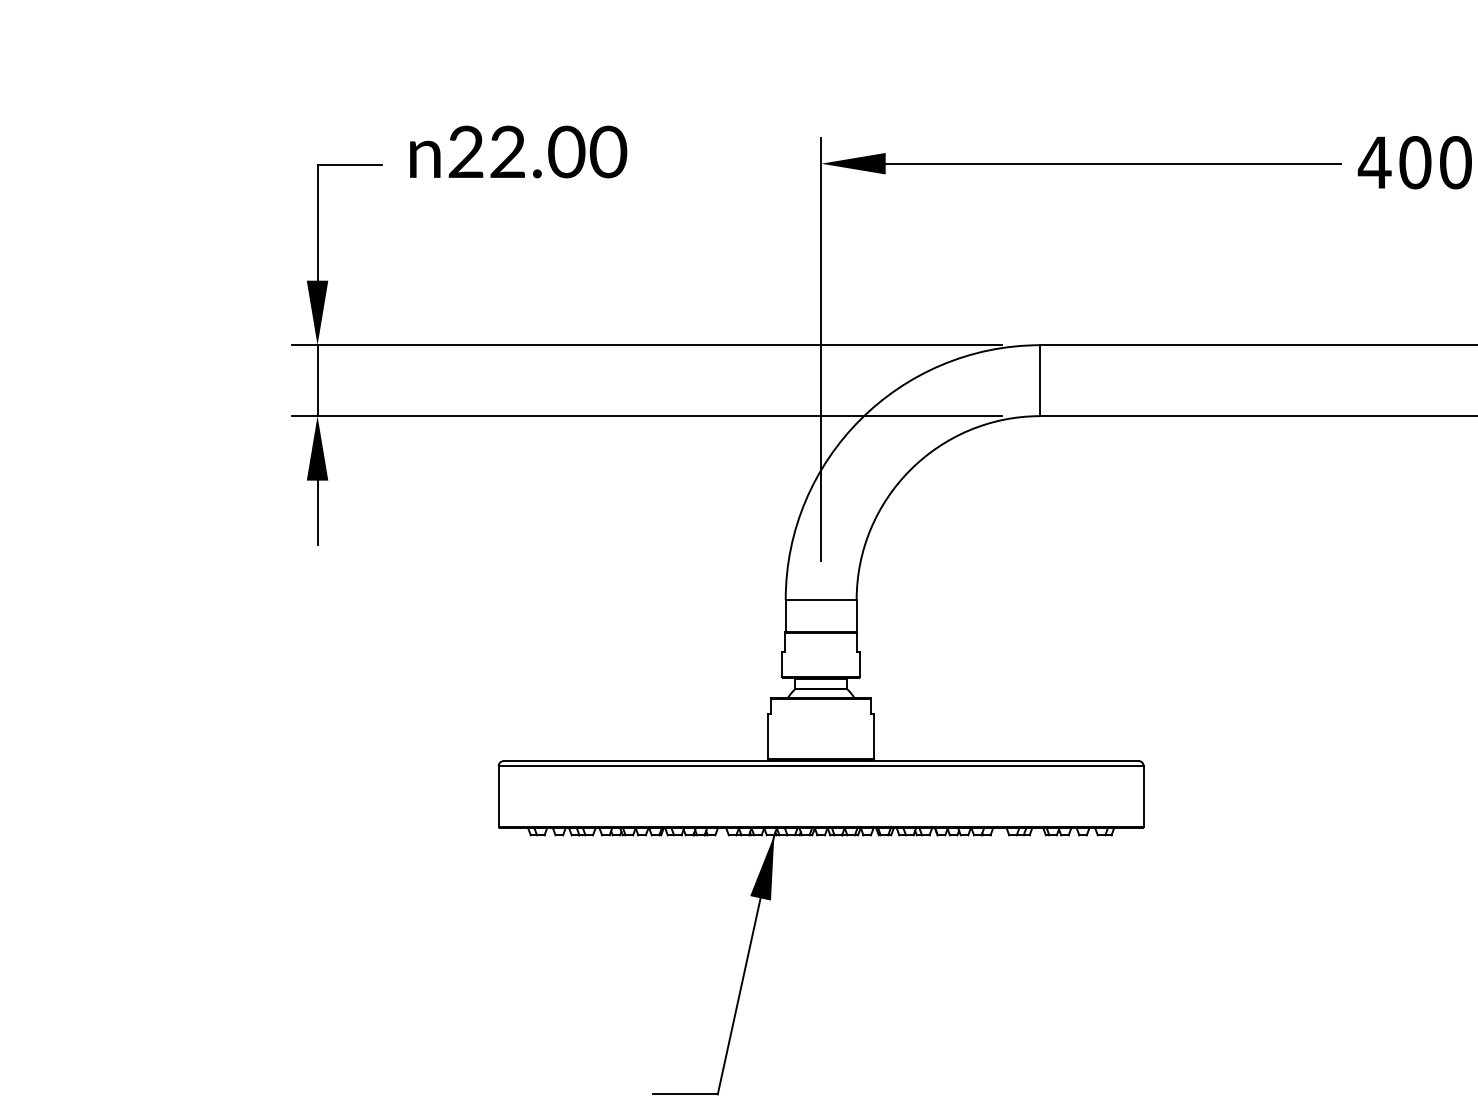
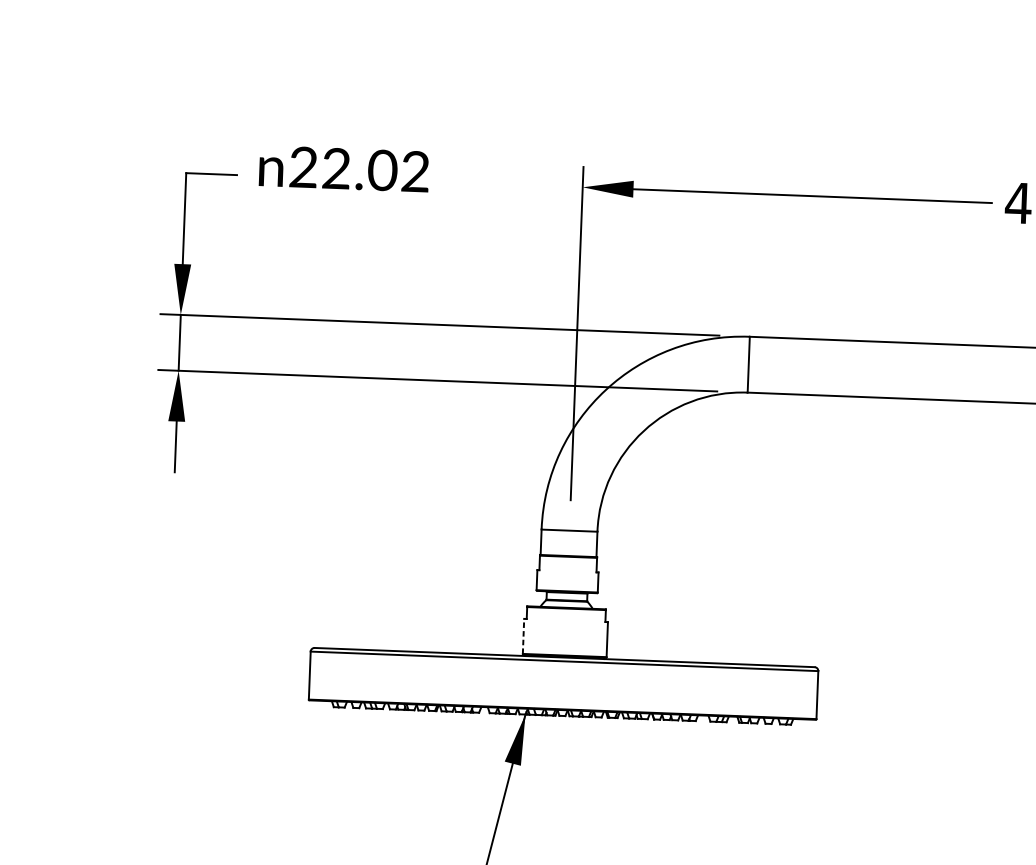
text: (608, 152) -> (415, 172), 22.00 -> 22.02
line: (767, 735) -> (523, 635), solid -> dashed

